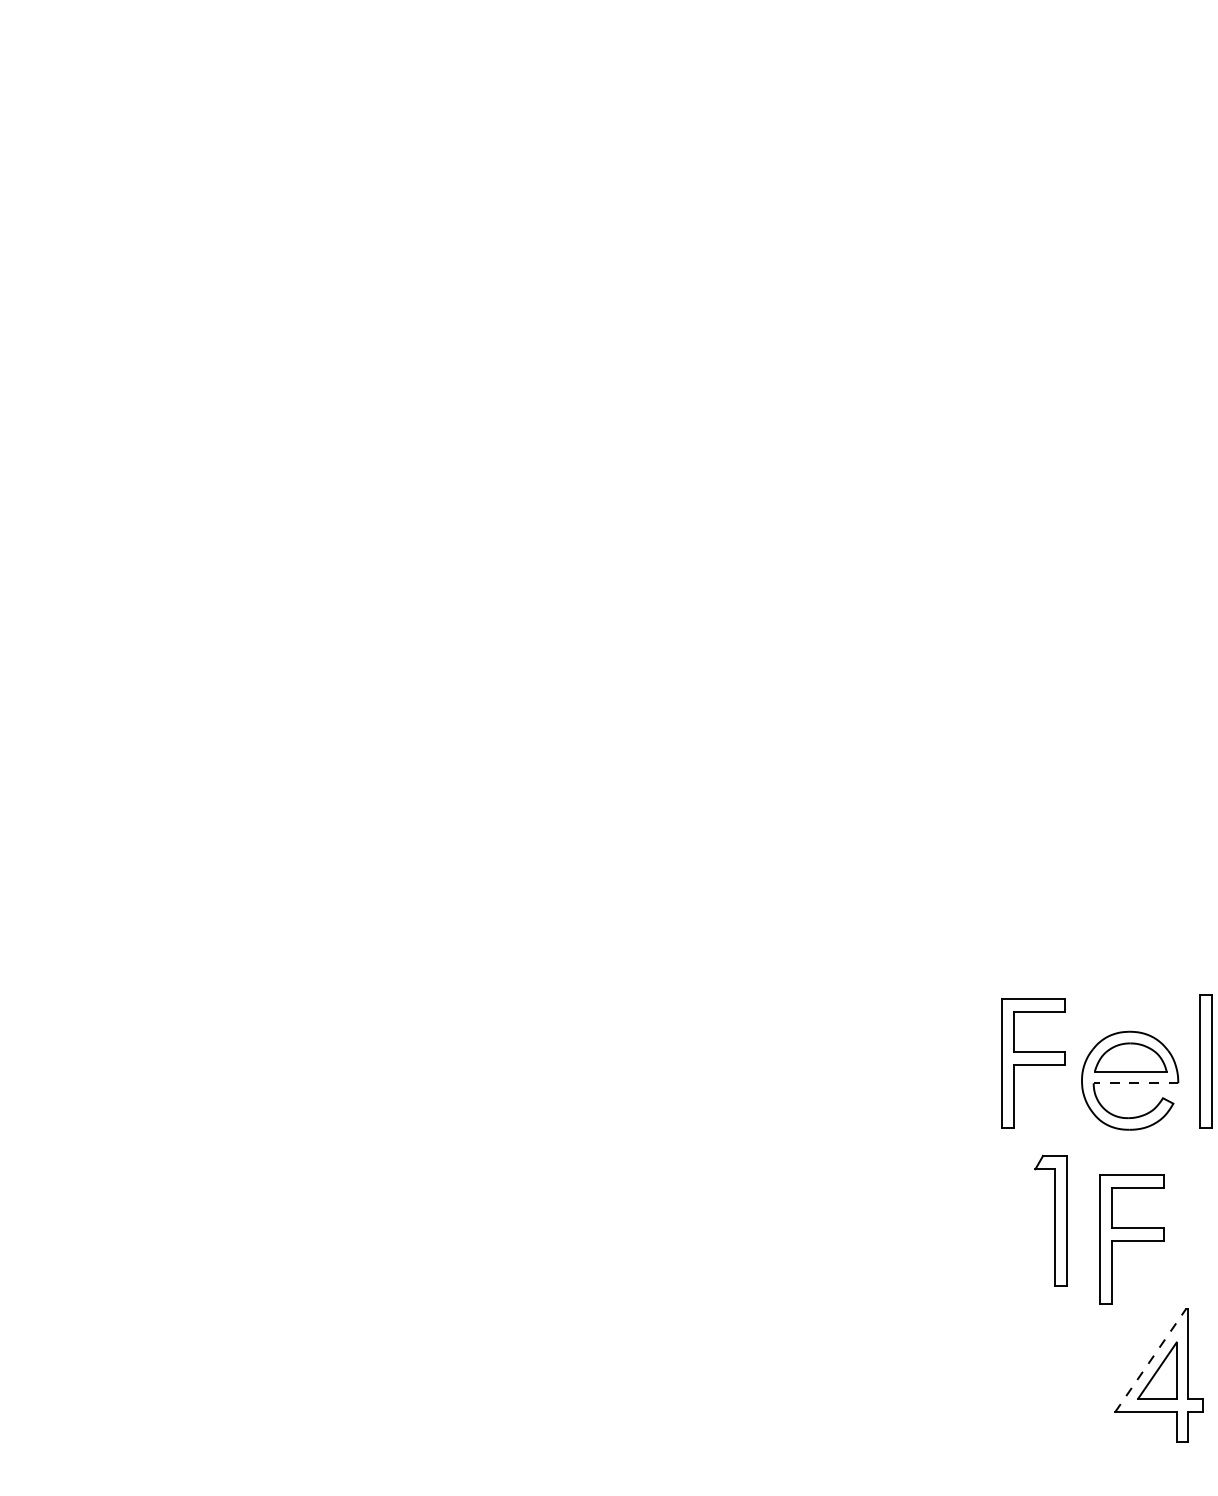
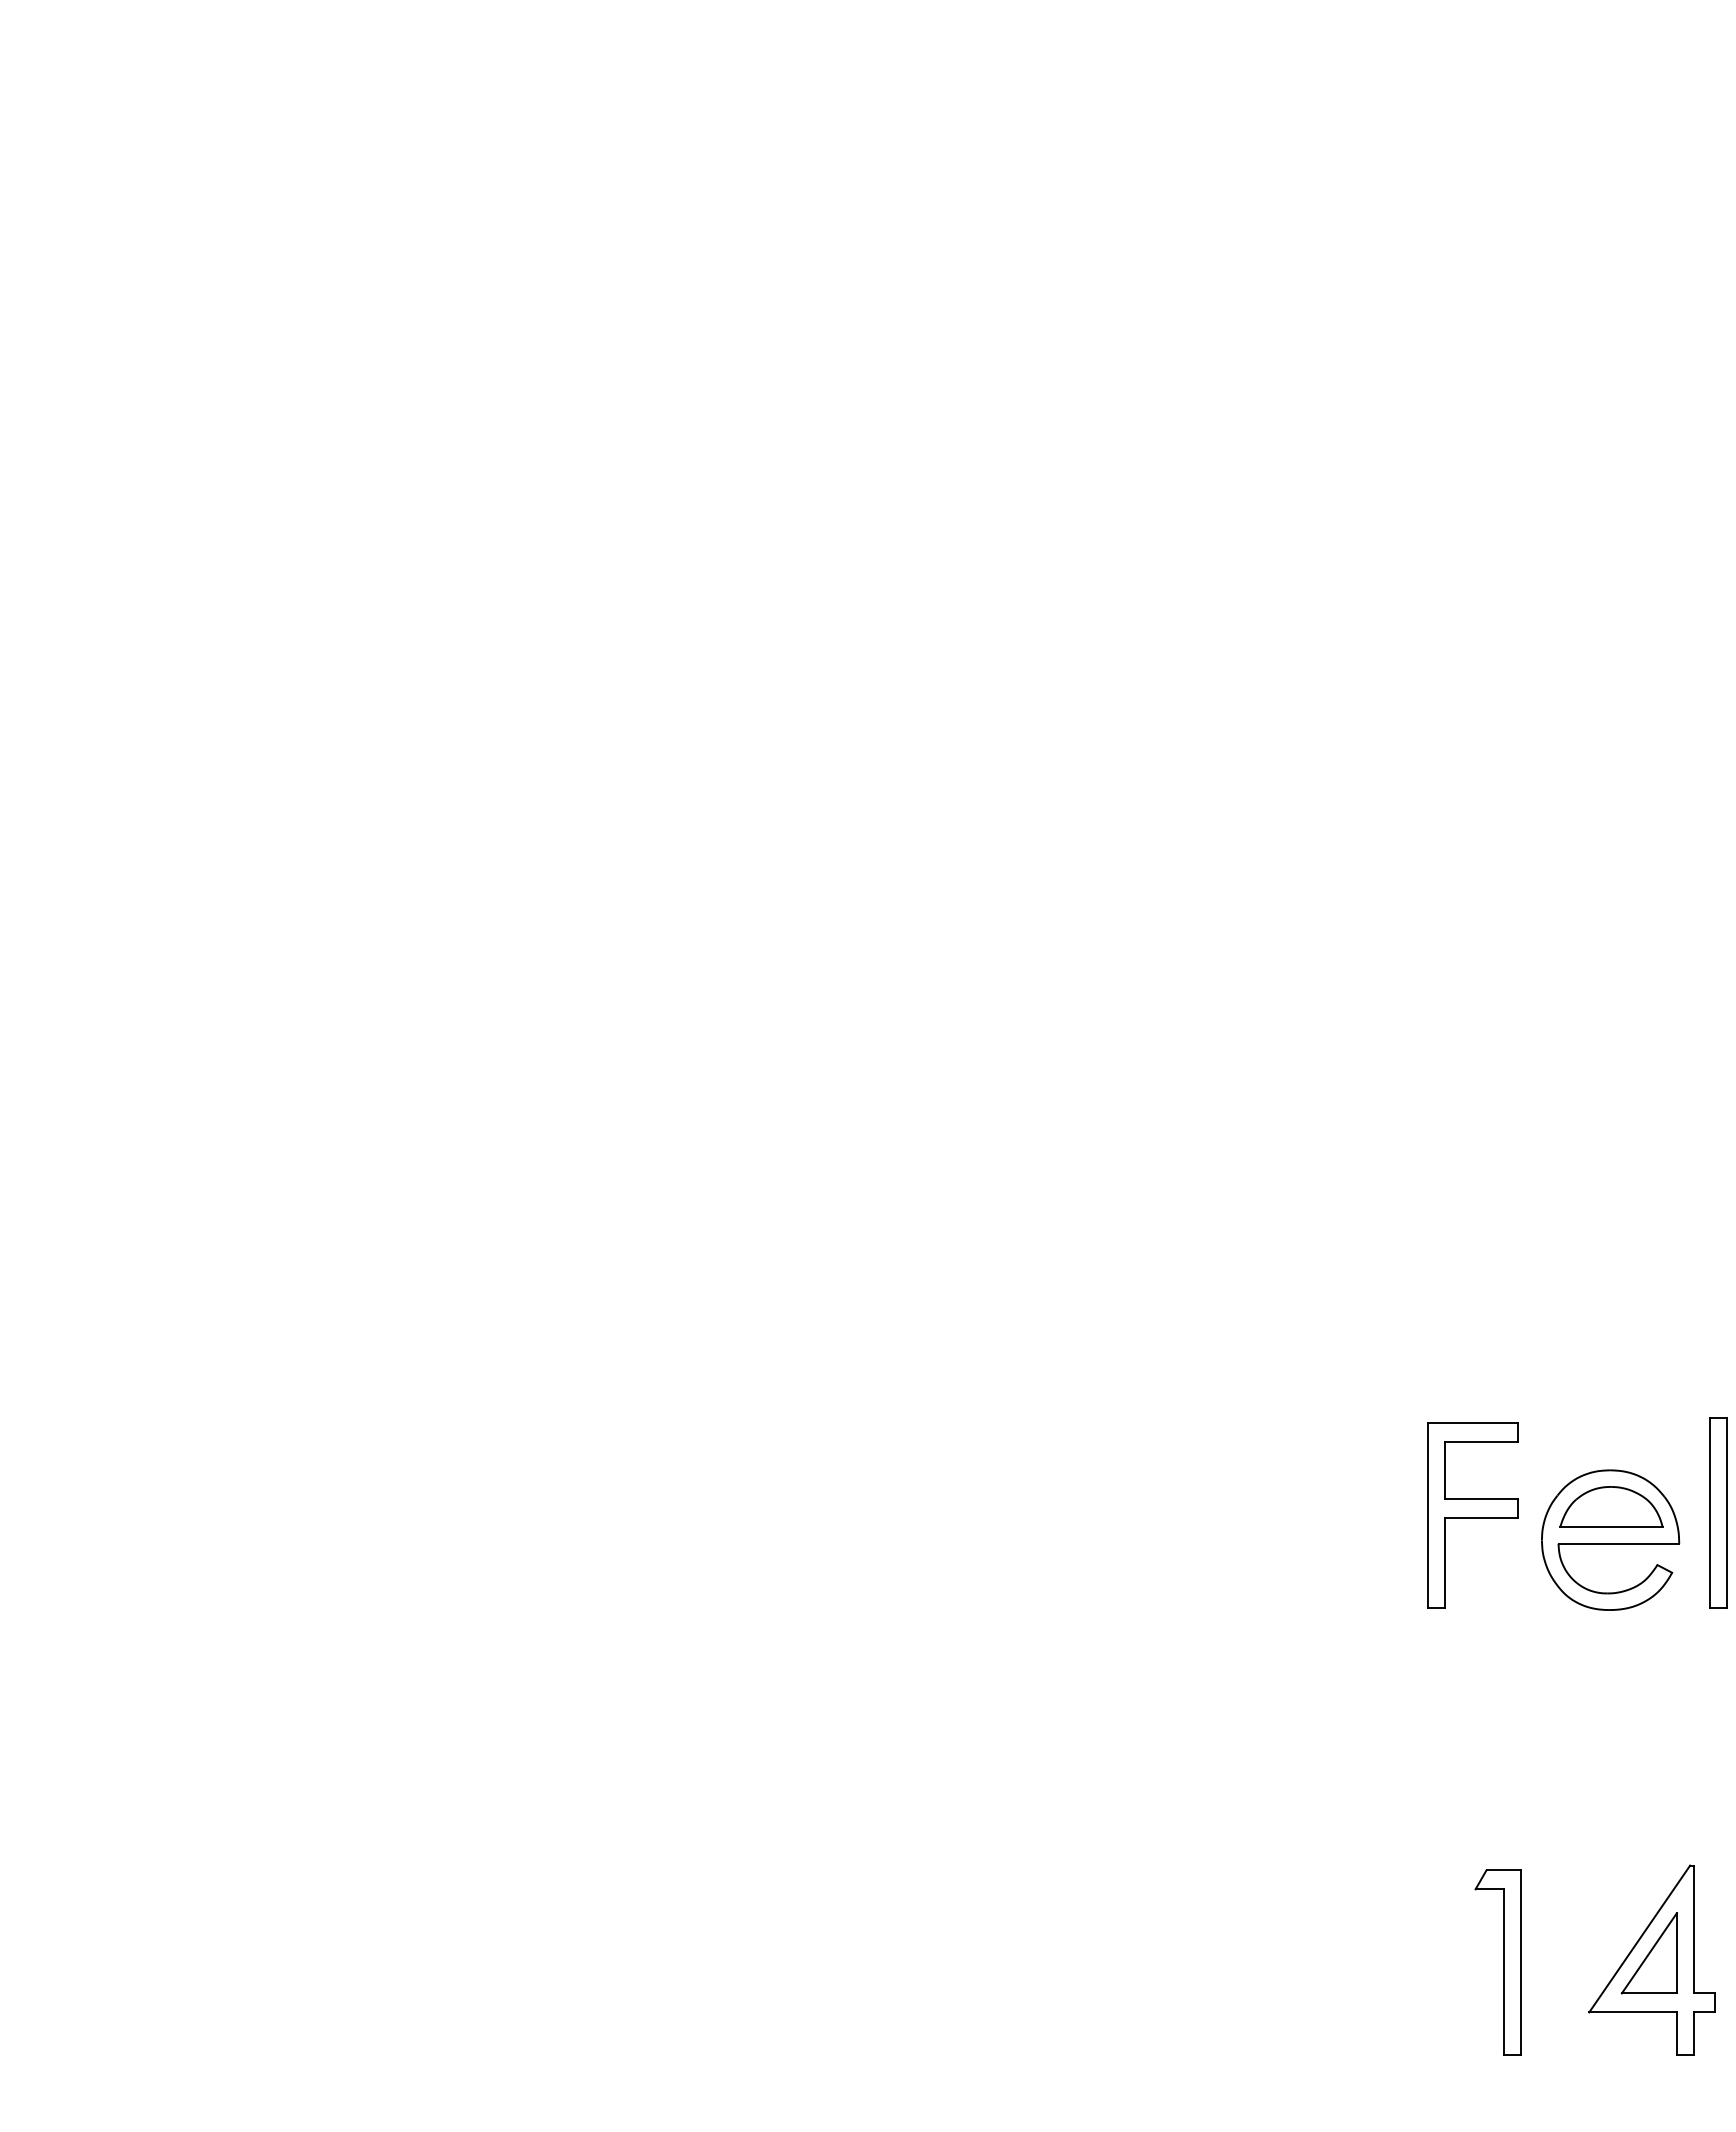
line: (1135, 1083) -> (1618, 1543), dashed -> solid
part: (1050, 1220) -> (1497, 1962), moved
part: (1131, 1239) -> (1612, 1766), removed
line: (1150, 1360) -> (1639, 1938), dashed -> solid

